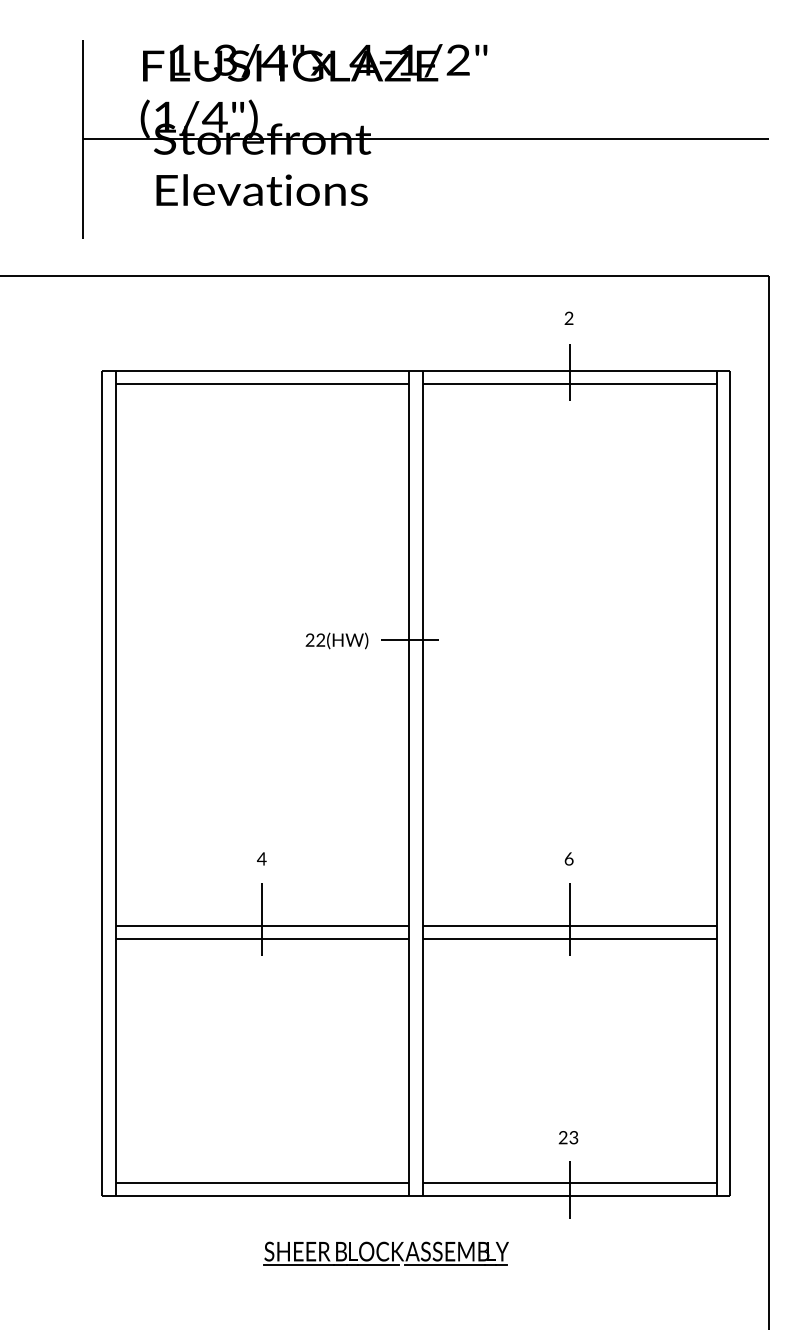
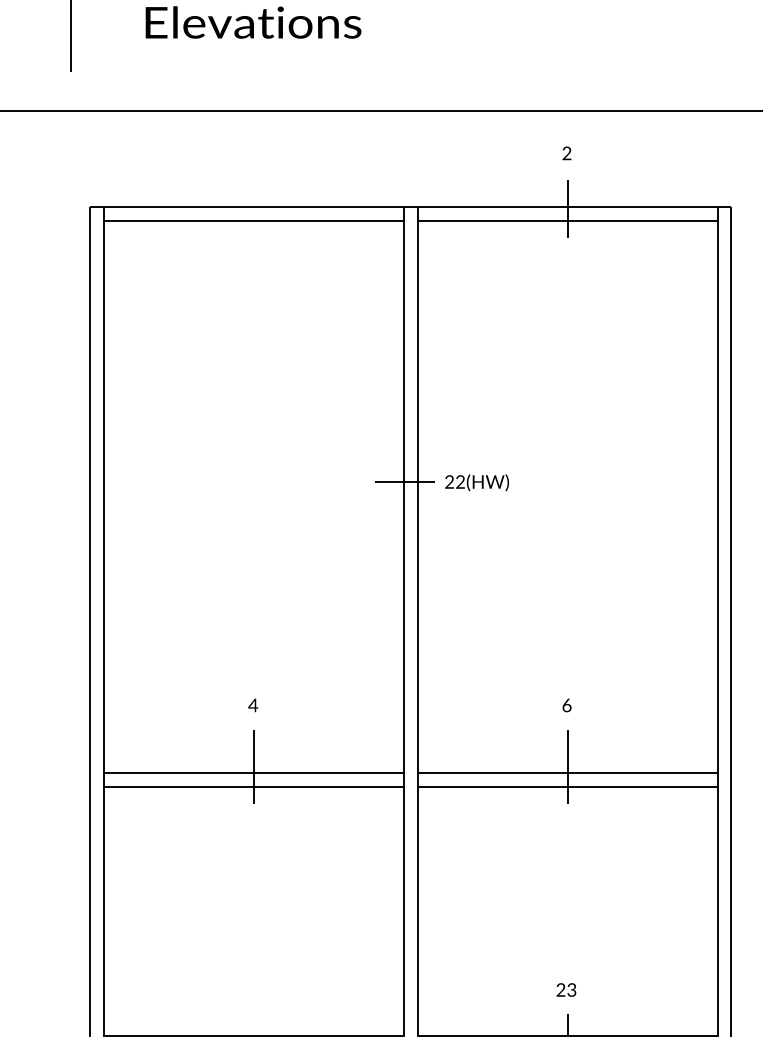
text: (336, 640) -> (476, 482), moved

